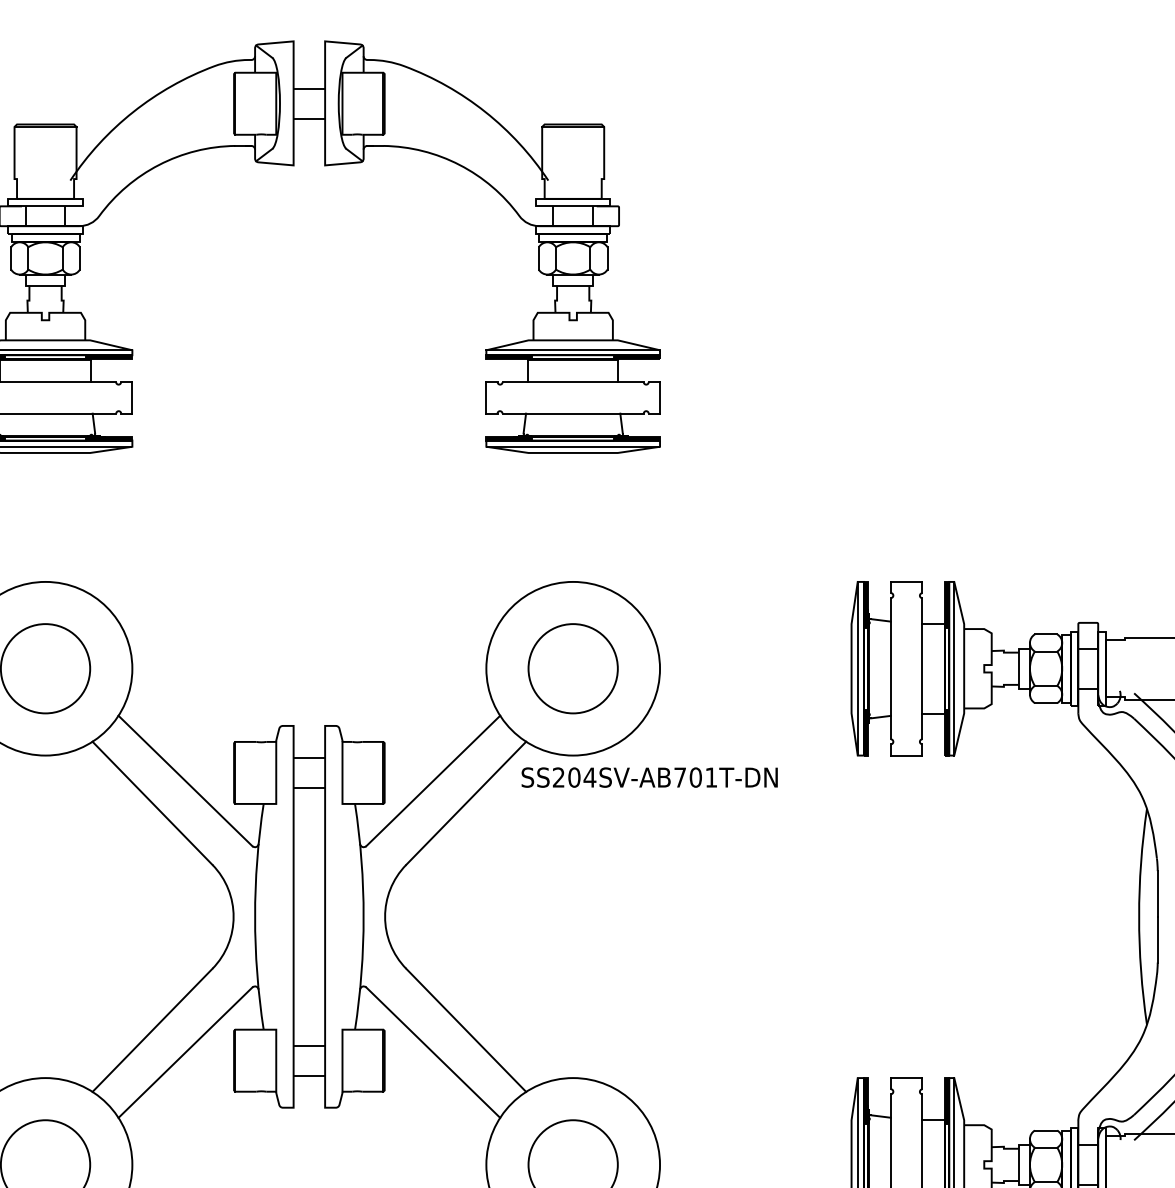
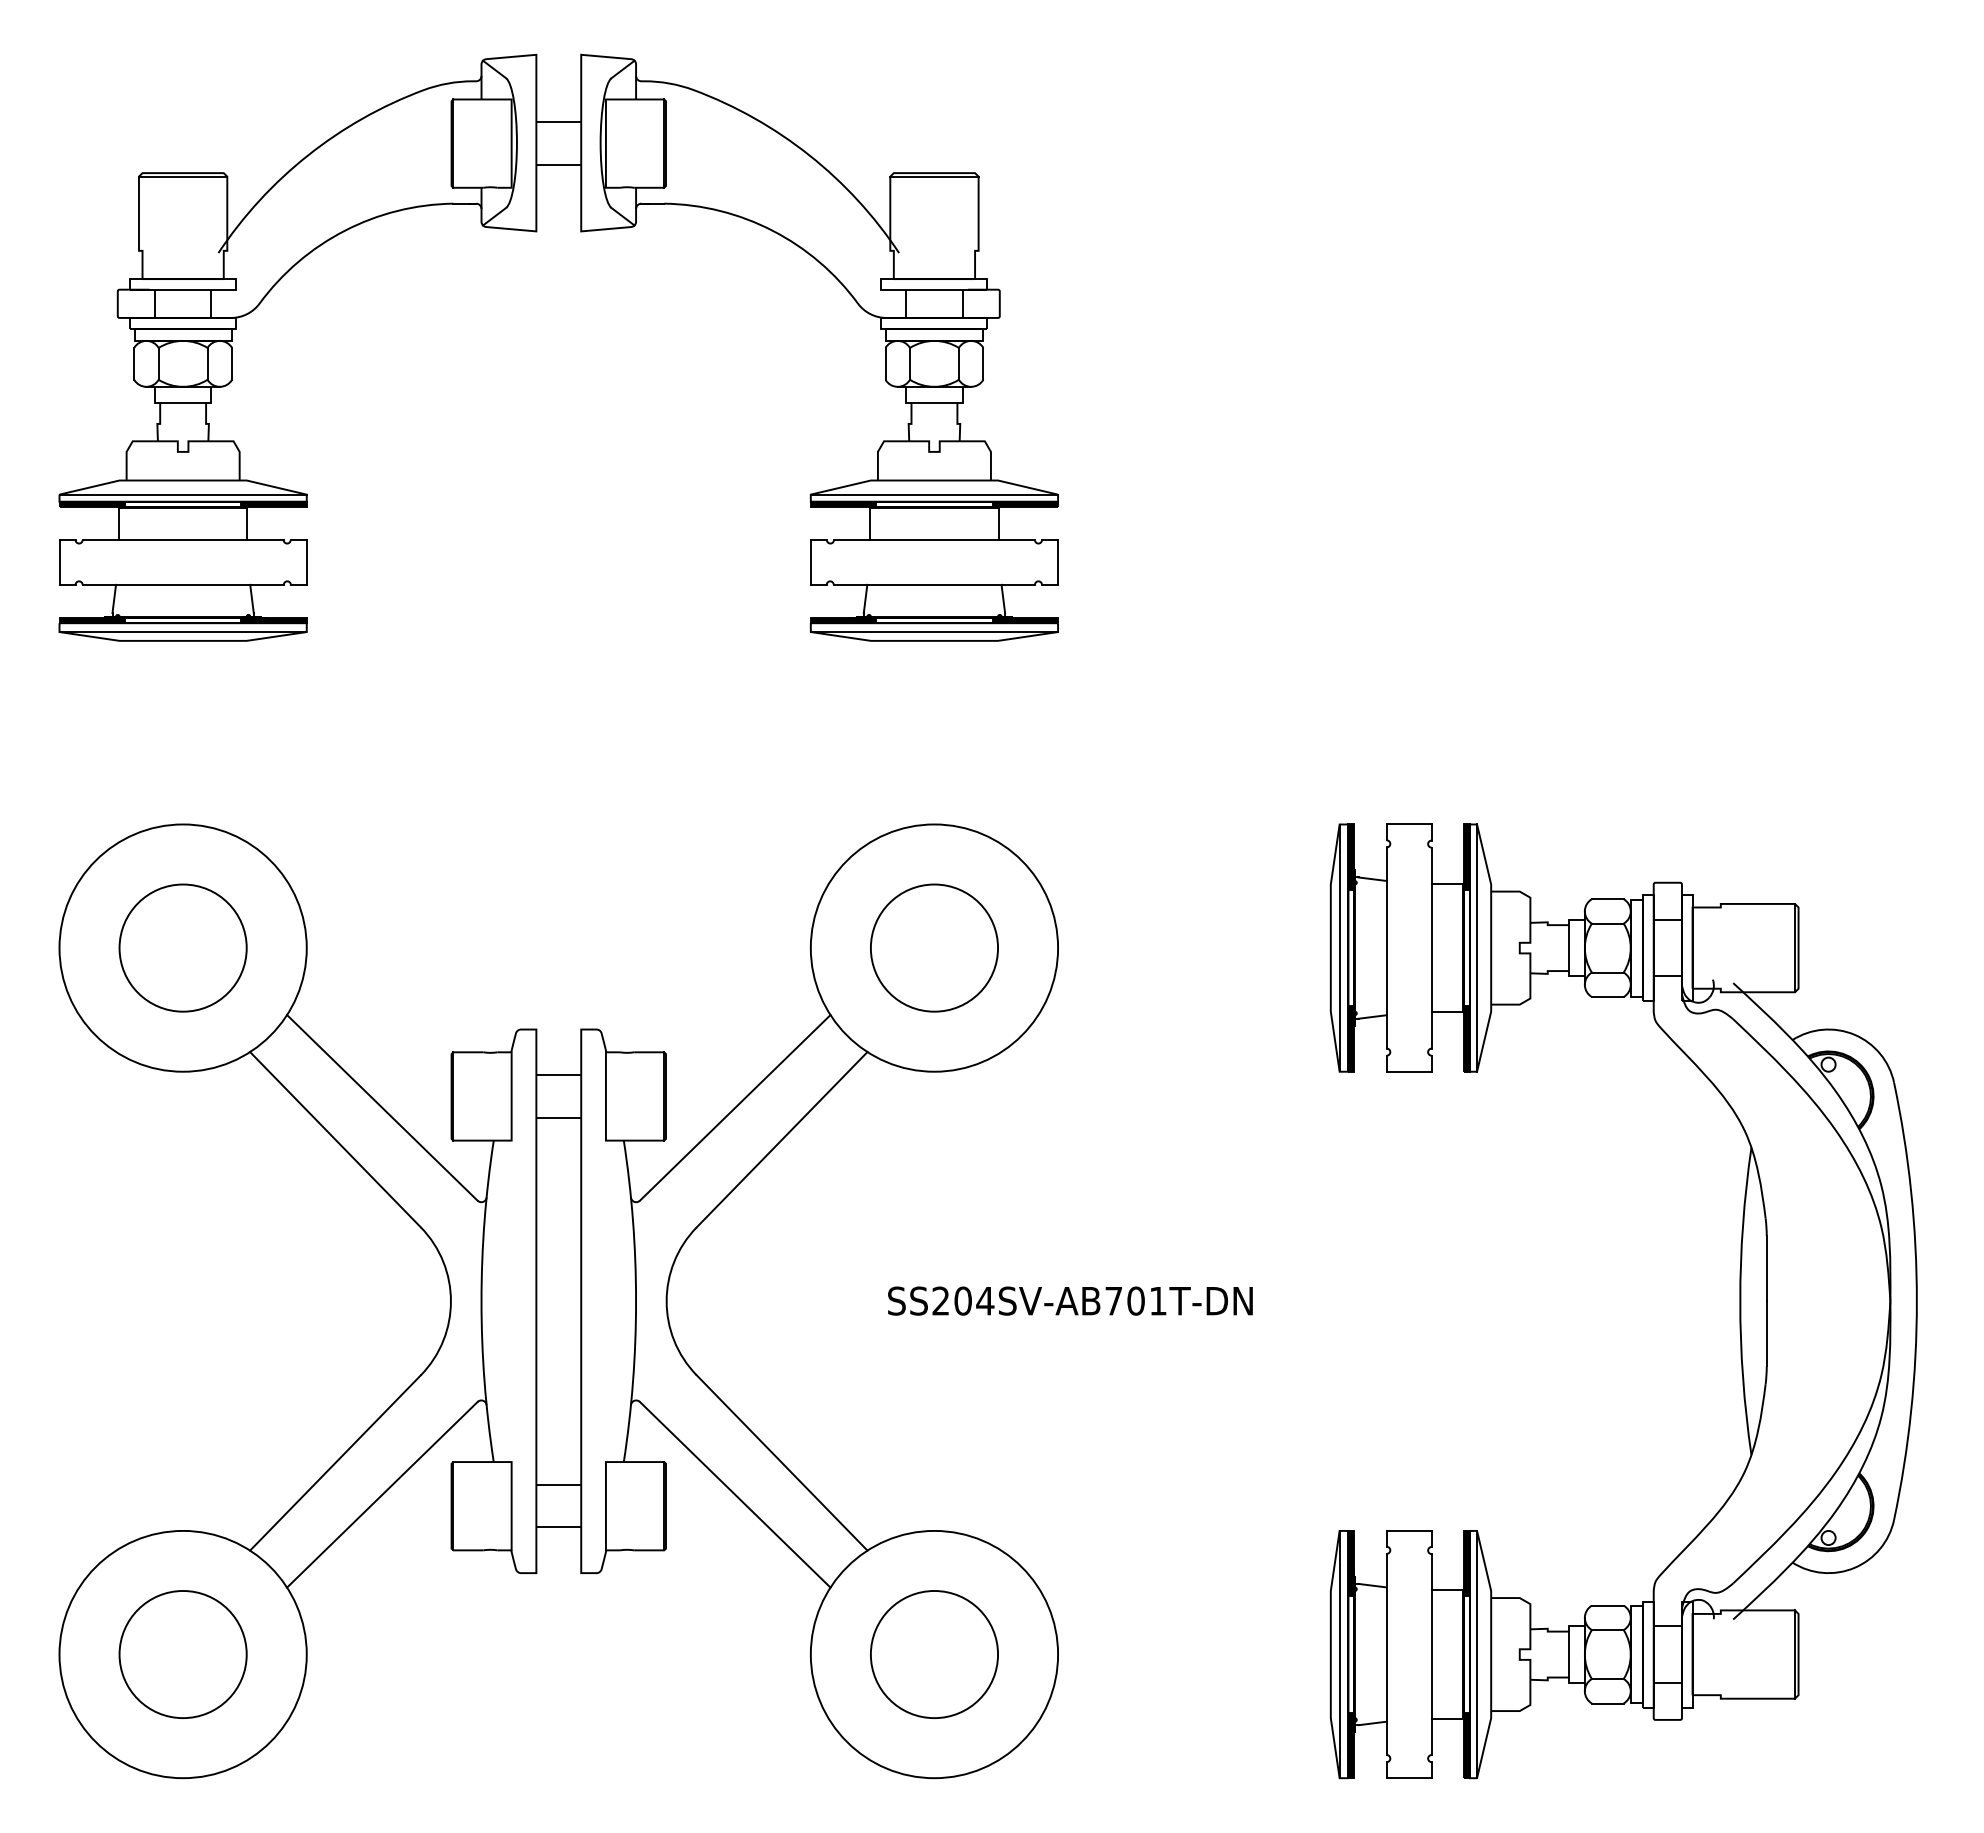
text: (649, 777) -> (1070, 1300), moved

